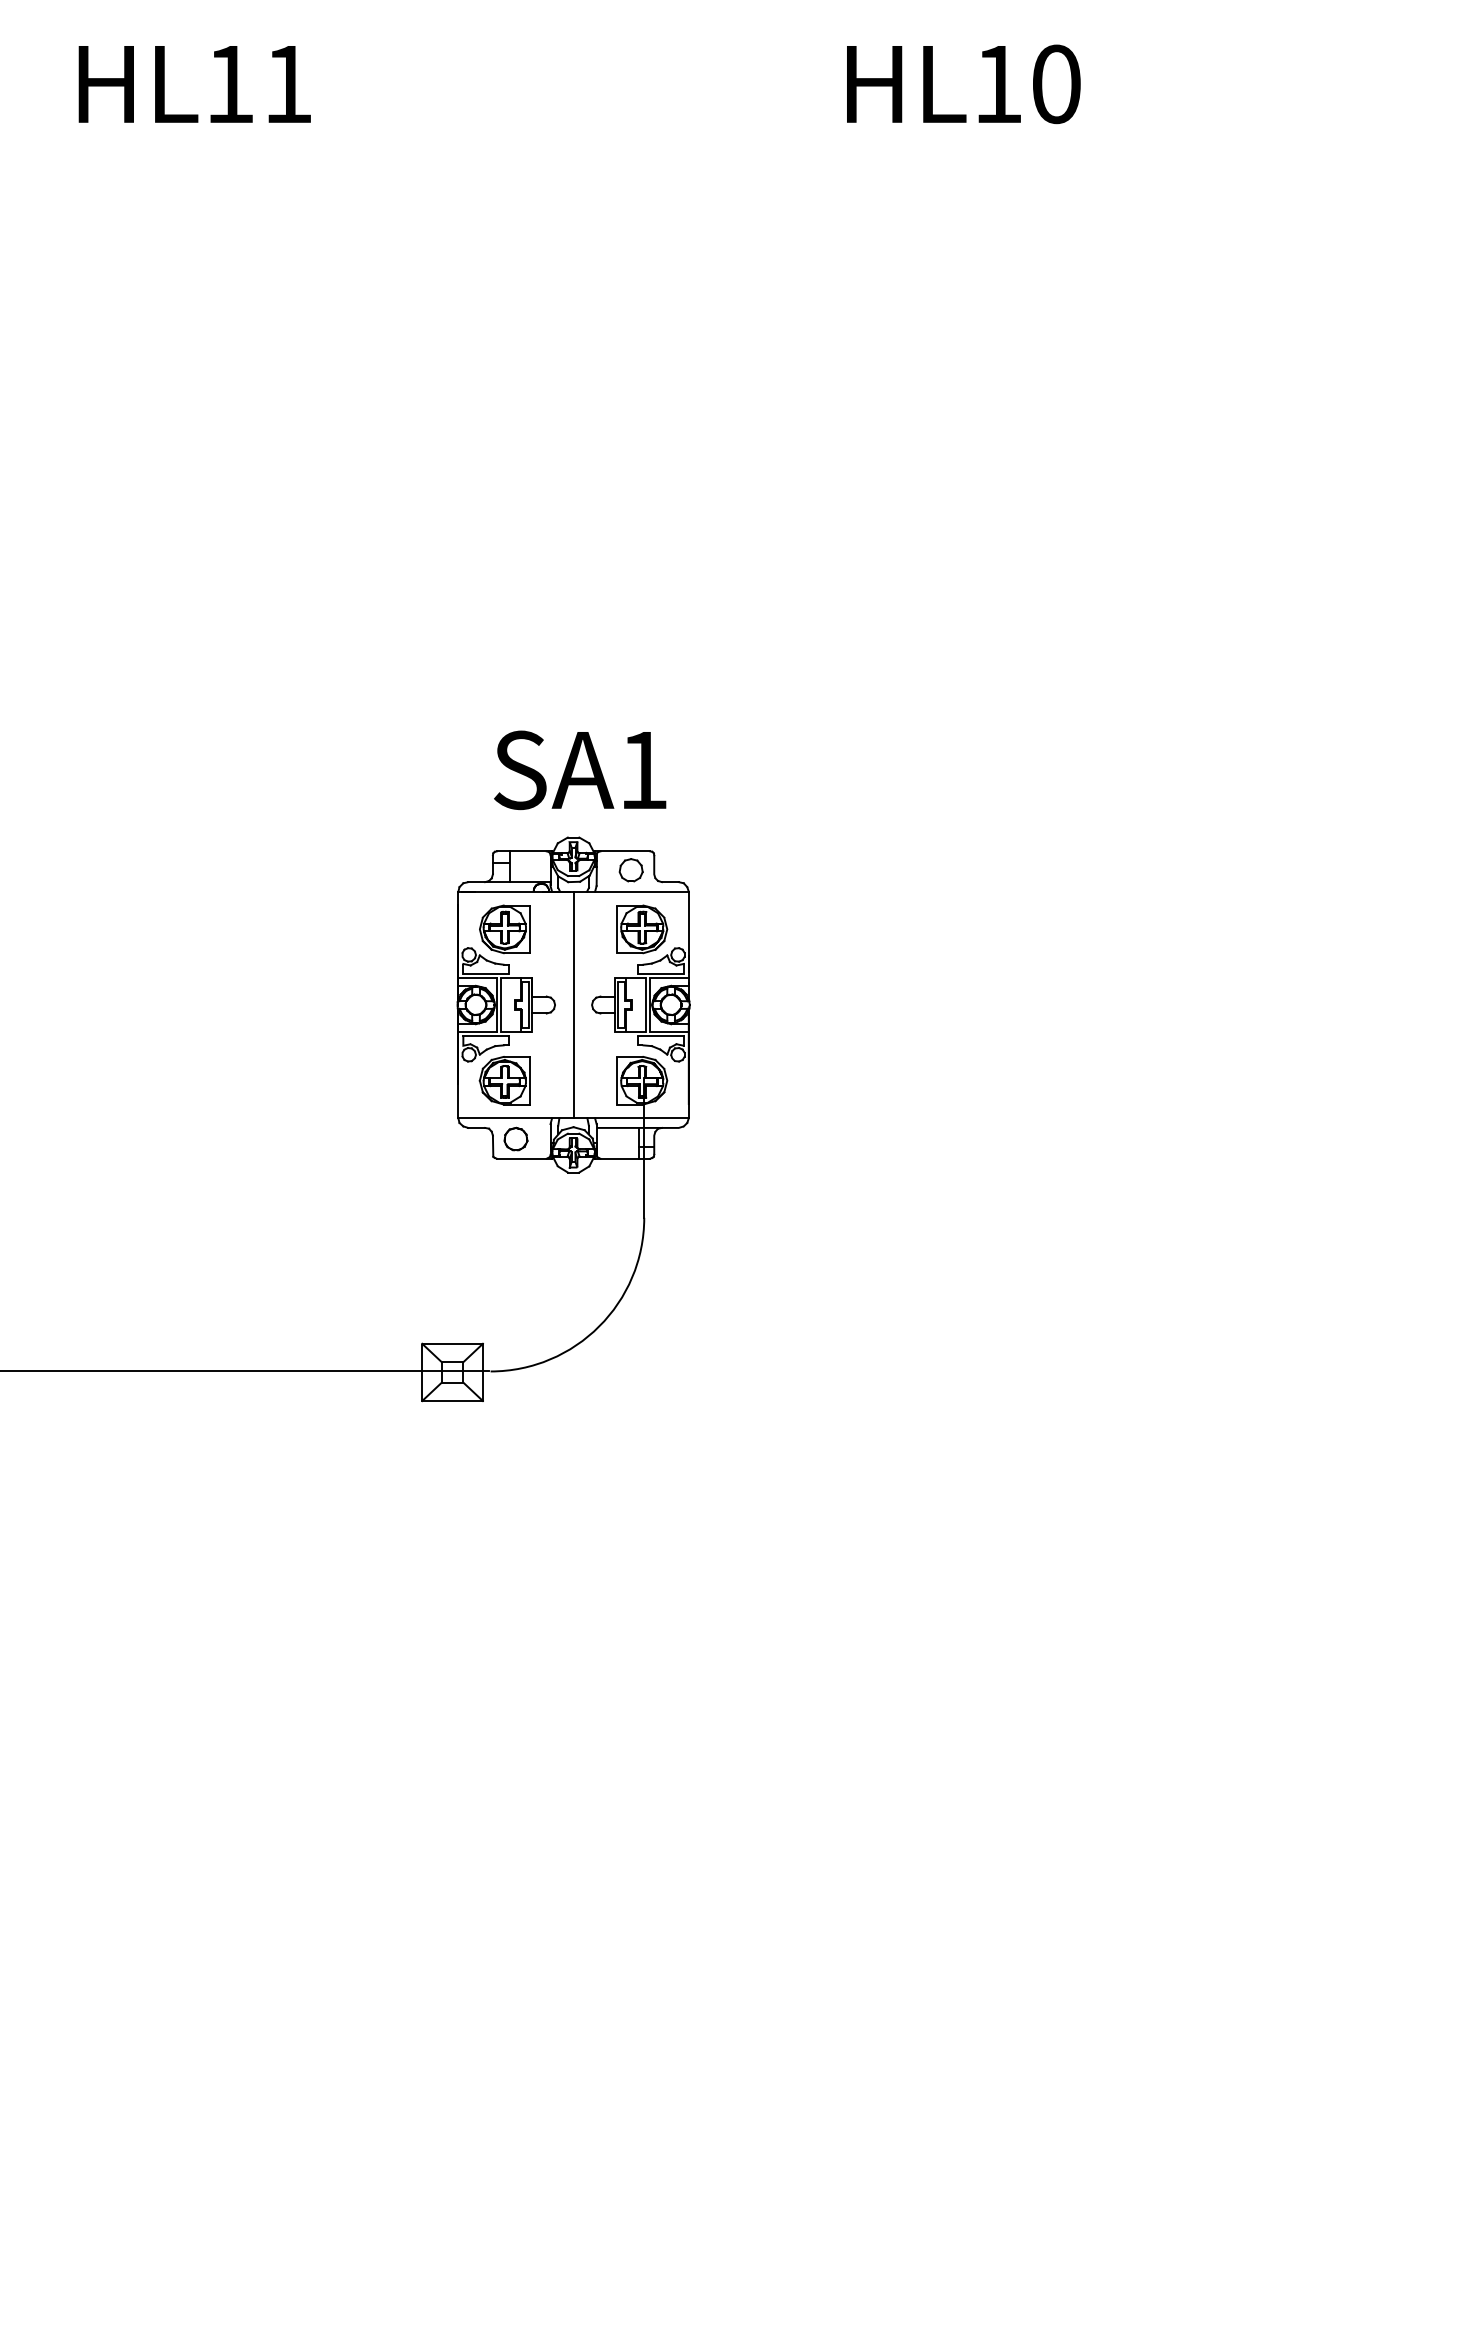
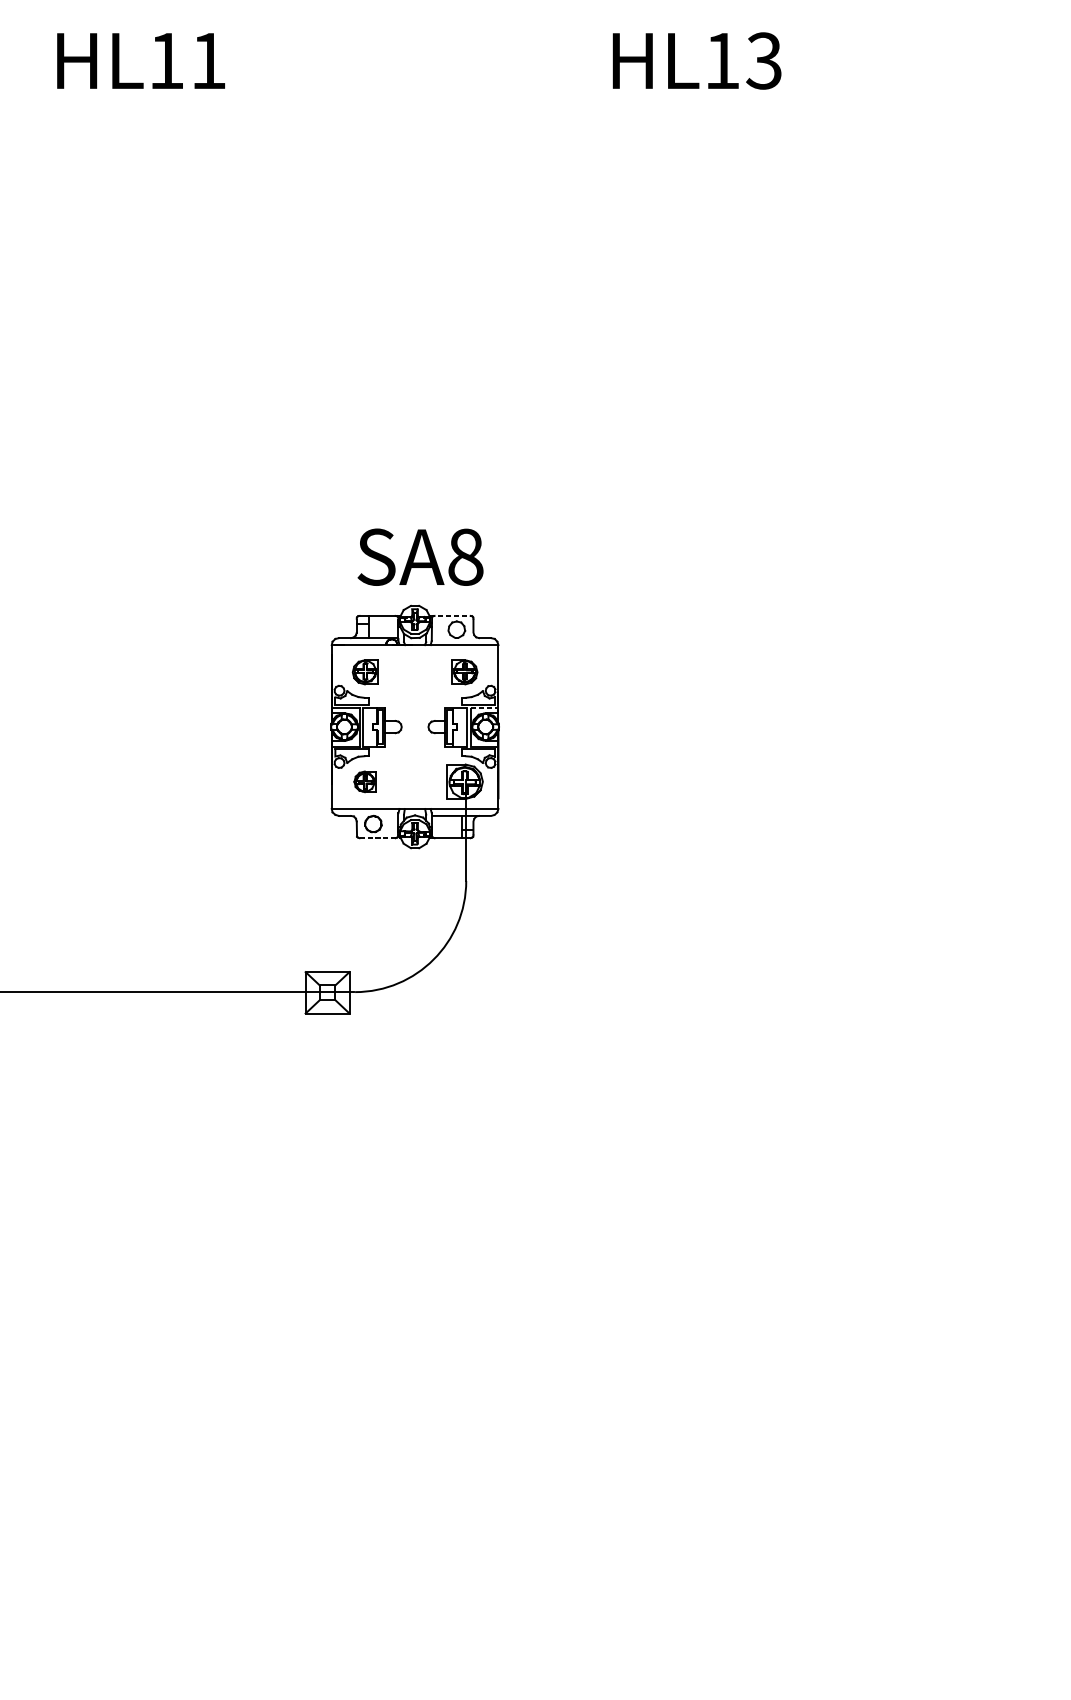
text: (1055, 84) -> (763, 61), L10 -> L13
text: (643, 770) -> (465, 557), SA1 -> SA8
line: (622, 851) -> (450, 615), solid -> dashed
part: (504, 929) -> (365, 672), size x0.7
part: (642, 929) -> (464, 672), size x0.7
line: (670, 978) -> (485, 707), solid -> dashed
line: (573, 1004) -> (415, 726), removed
part: (504, 1080) -> (365, 781), size x0.6
line: (524, 1158) -> (379, 838), solid -> dashed

